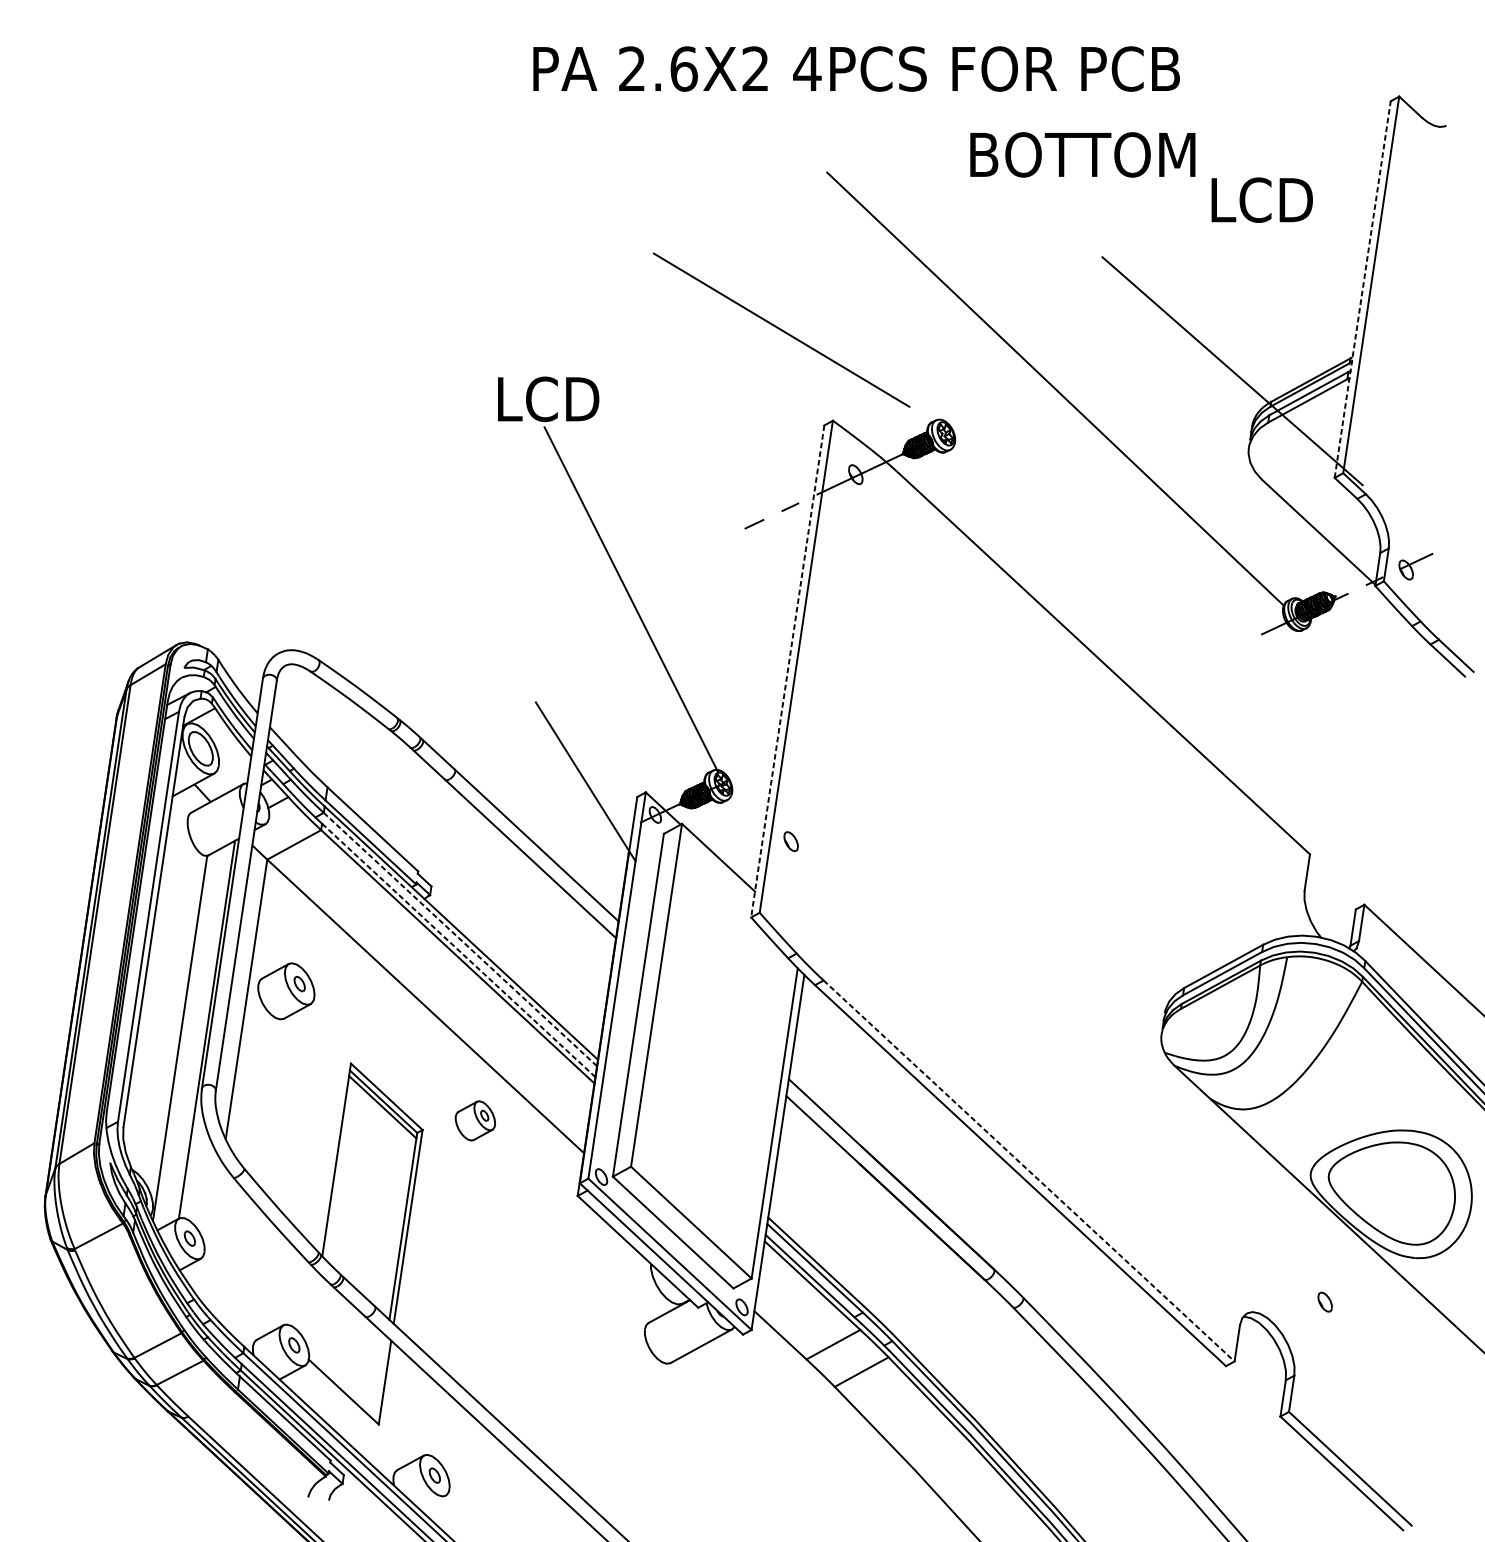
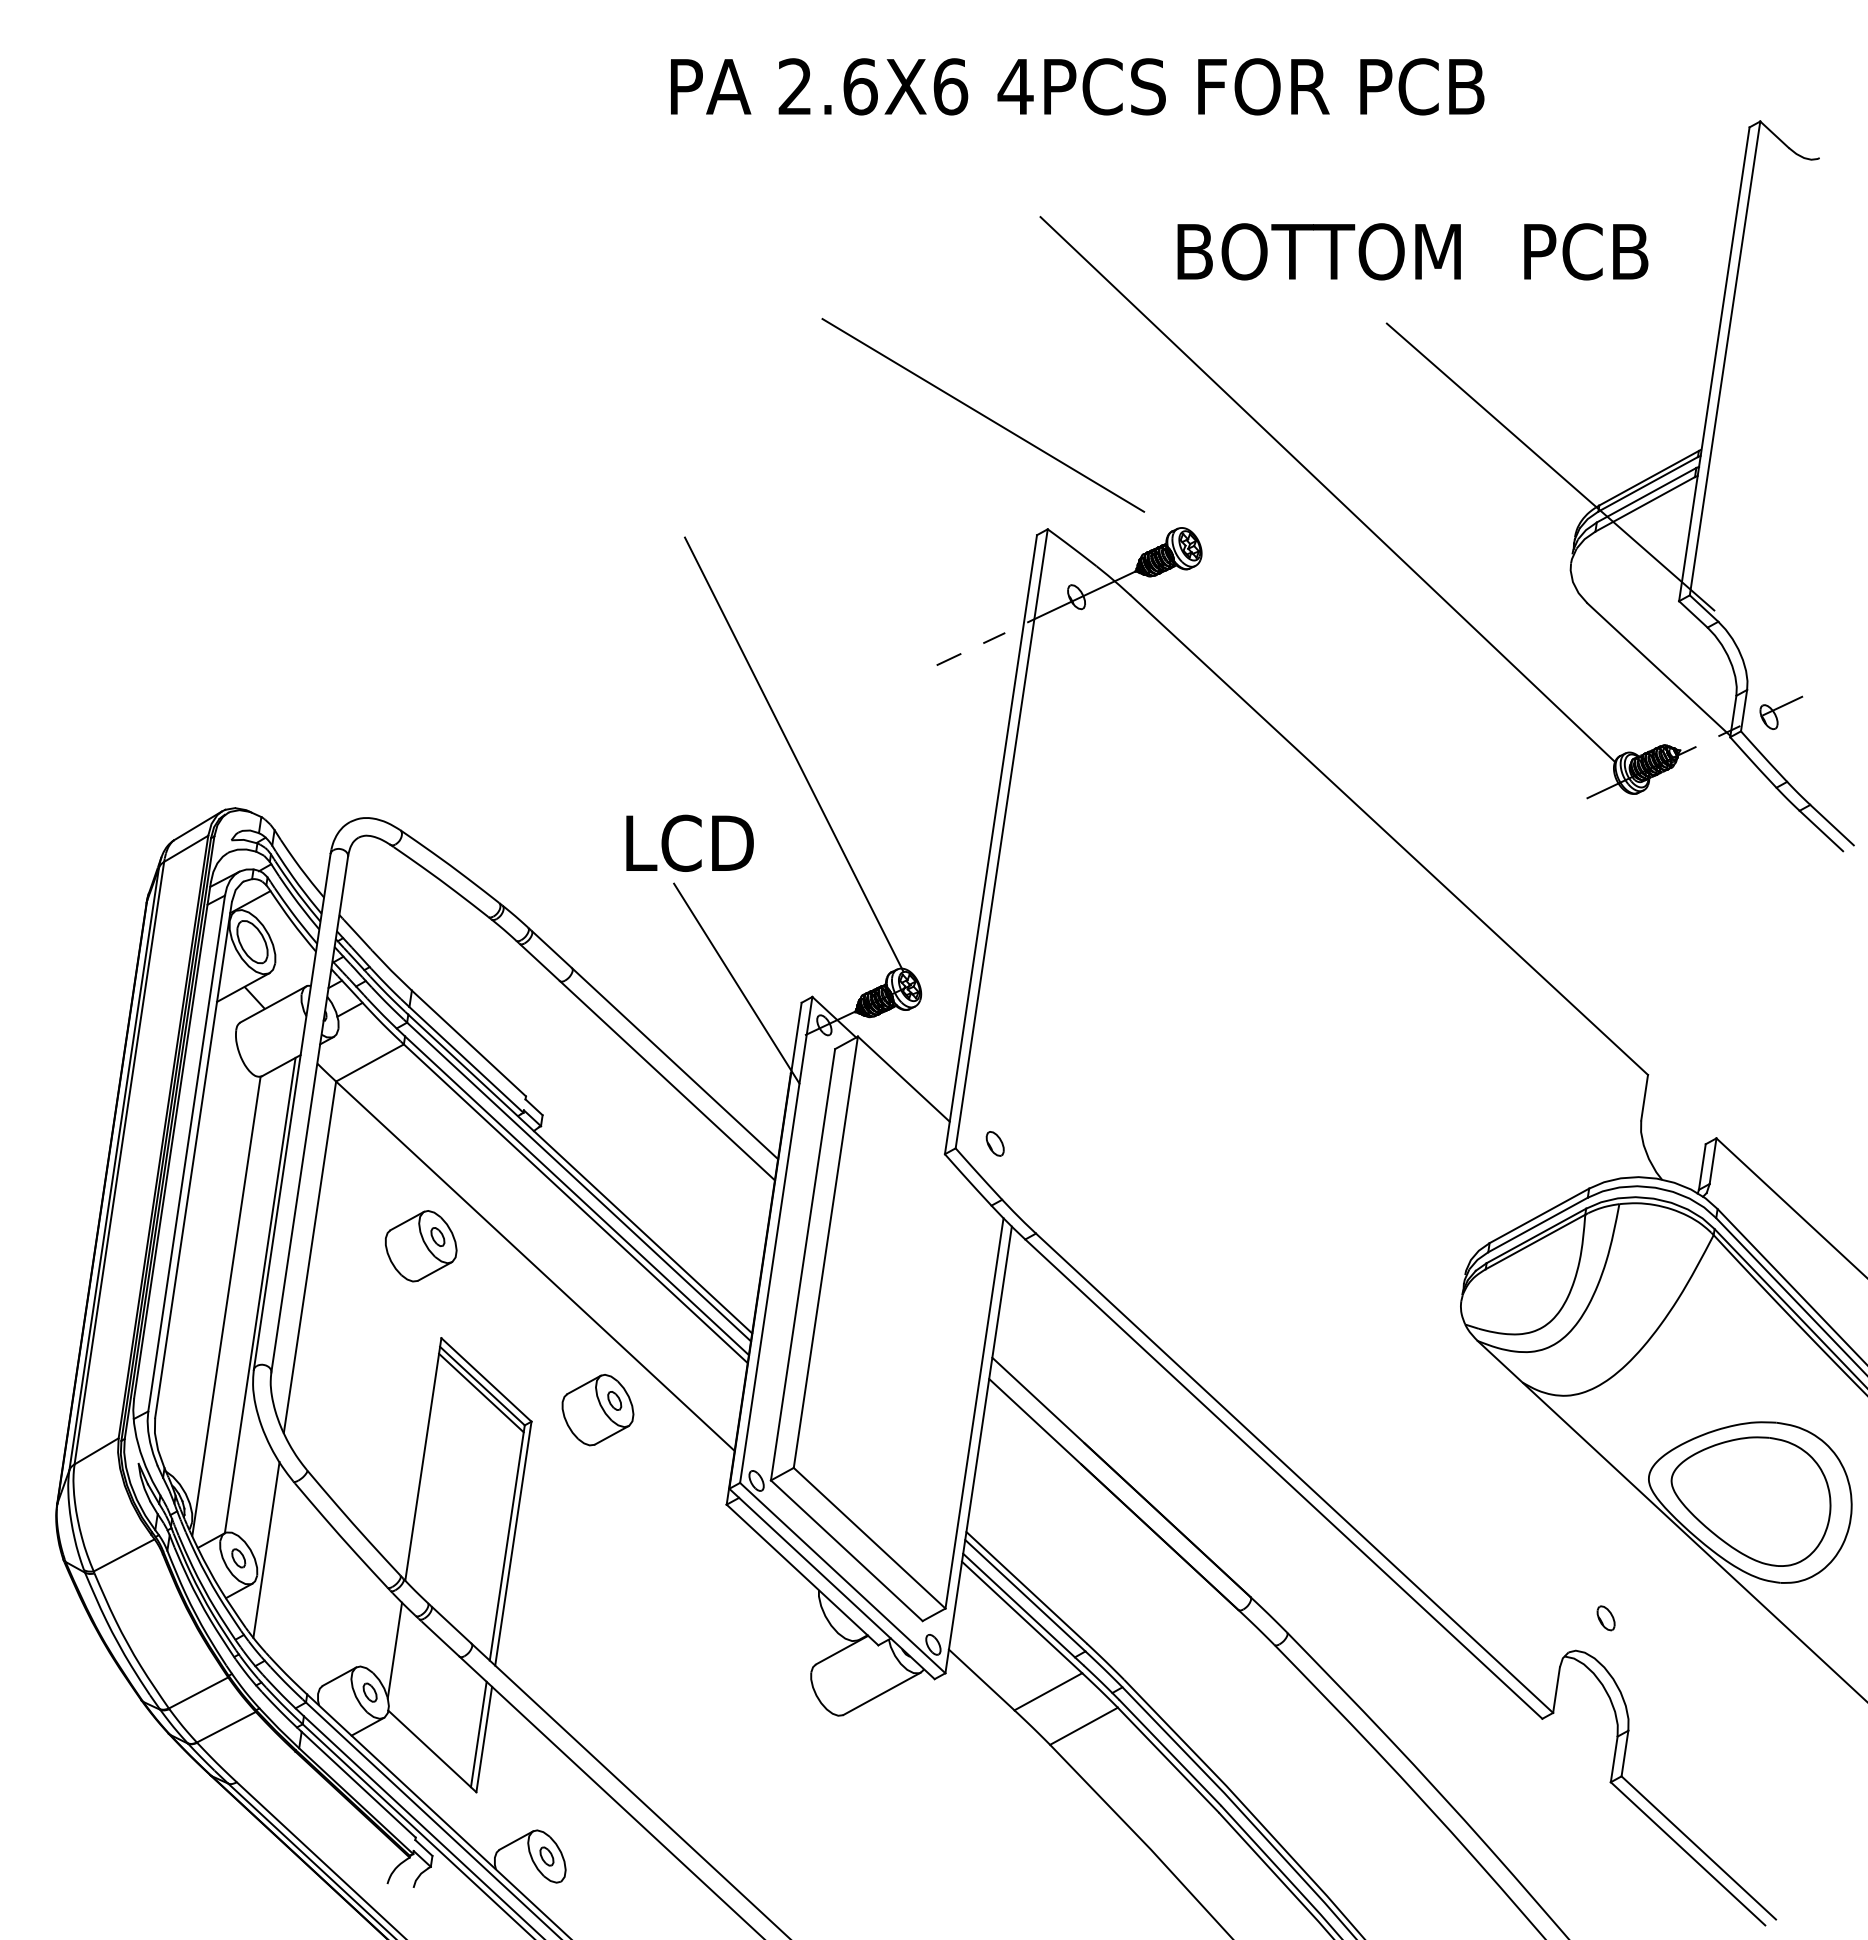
text: (755, 68) -> (950, 86), 2.6X2 -> 2.6X6
text: (1082, 154) -> (1318, 251), moved
text: (1265, 199) -> (1591, 251), LCD -> PCB
line: (1362, 289) -> (1714, 364), dashed -> solid
text: (548, 398) -> (689, 842), moved
line: (787, 671) -> (990, 844), dashed -> solid
part: (790, 841) -> (994, 1143), moved
line: (459, 939) -> (578, 1181), dashed -> solid
line: (459, 951) -> (577, 1196), dashed -> solid
part: (286, 991) -> (421, 1246), moved
part: (475, 1121) -> (597, 1410), size x1.43
line: (1029, 1171) -> (1294, 1473), dashed -> solid
line: (211, 1231) -> (266, 1549), added
part: (1324, 1302) -> (1605, 1618), moved
line: (313, 1311) -> (394, 1650), added
line: (380, 1378) -> (478, 1734), added

